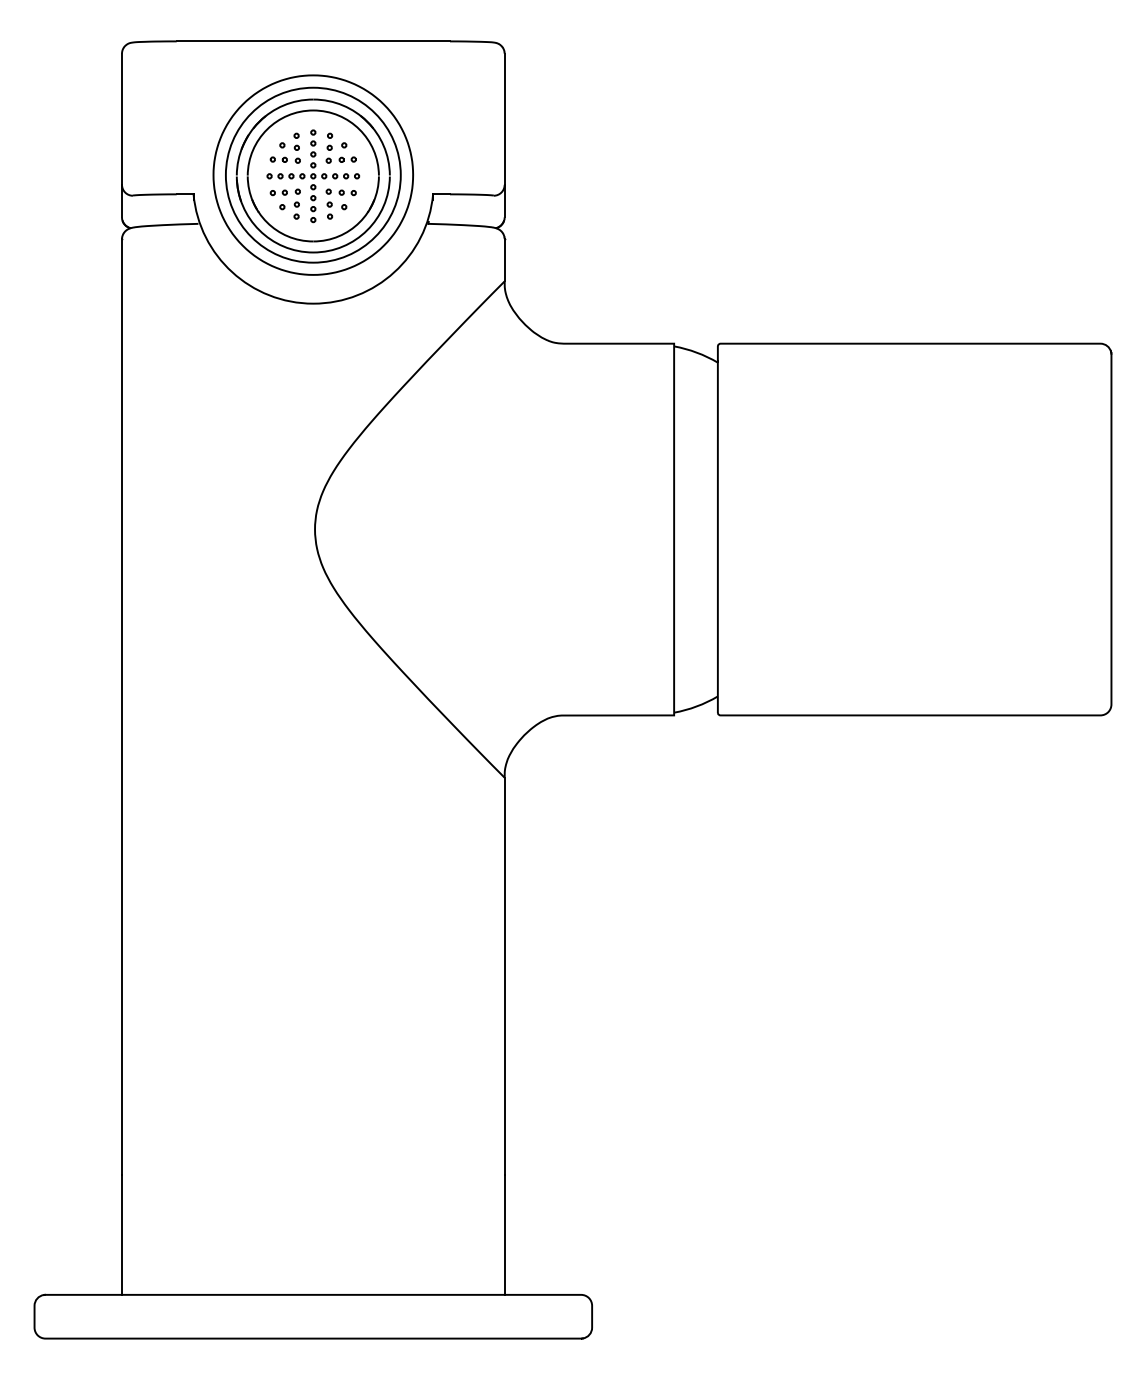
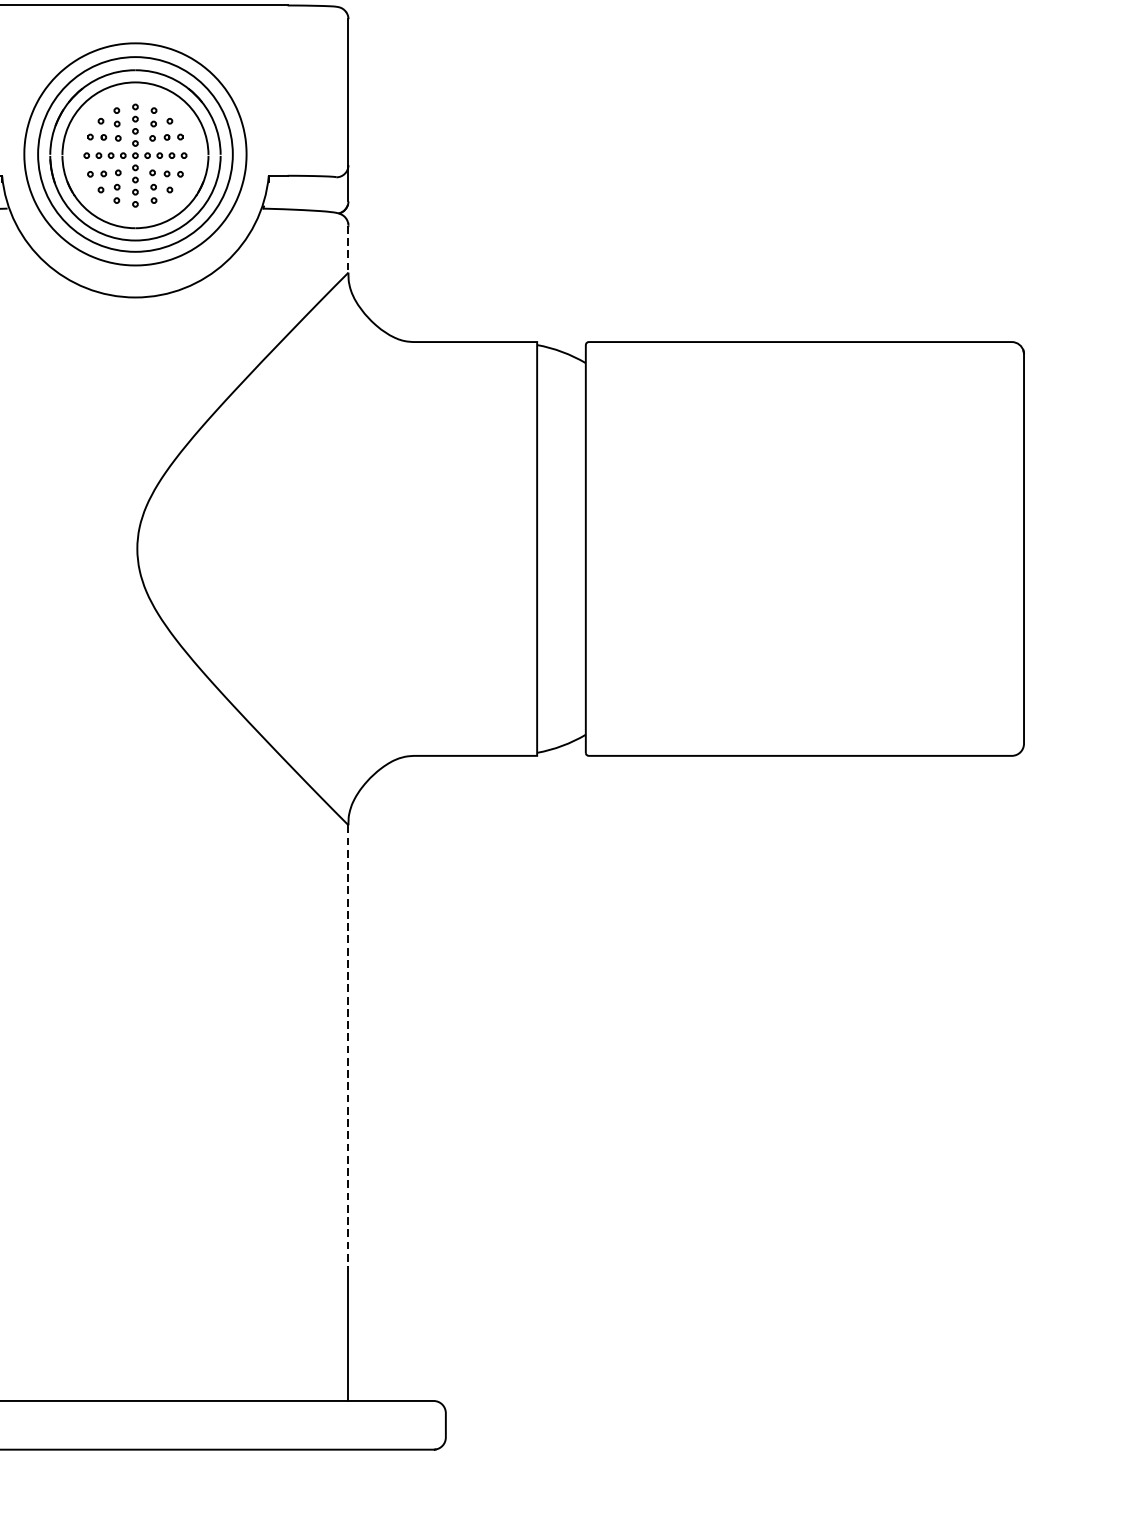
line: (504, 260) -> (348, 249), solid -> dashed
line: (504, 976) -> (348, 1046), solid -> dashed

